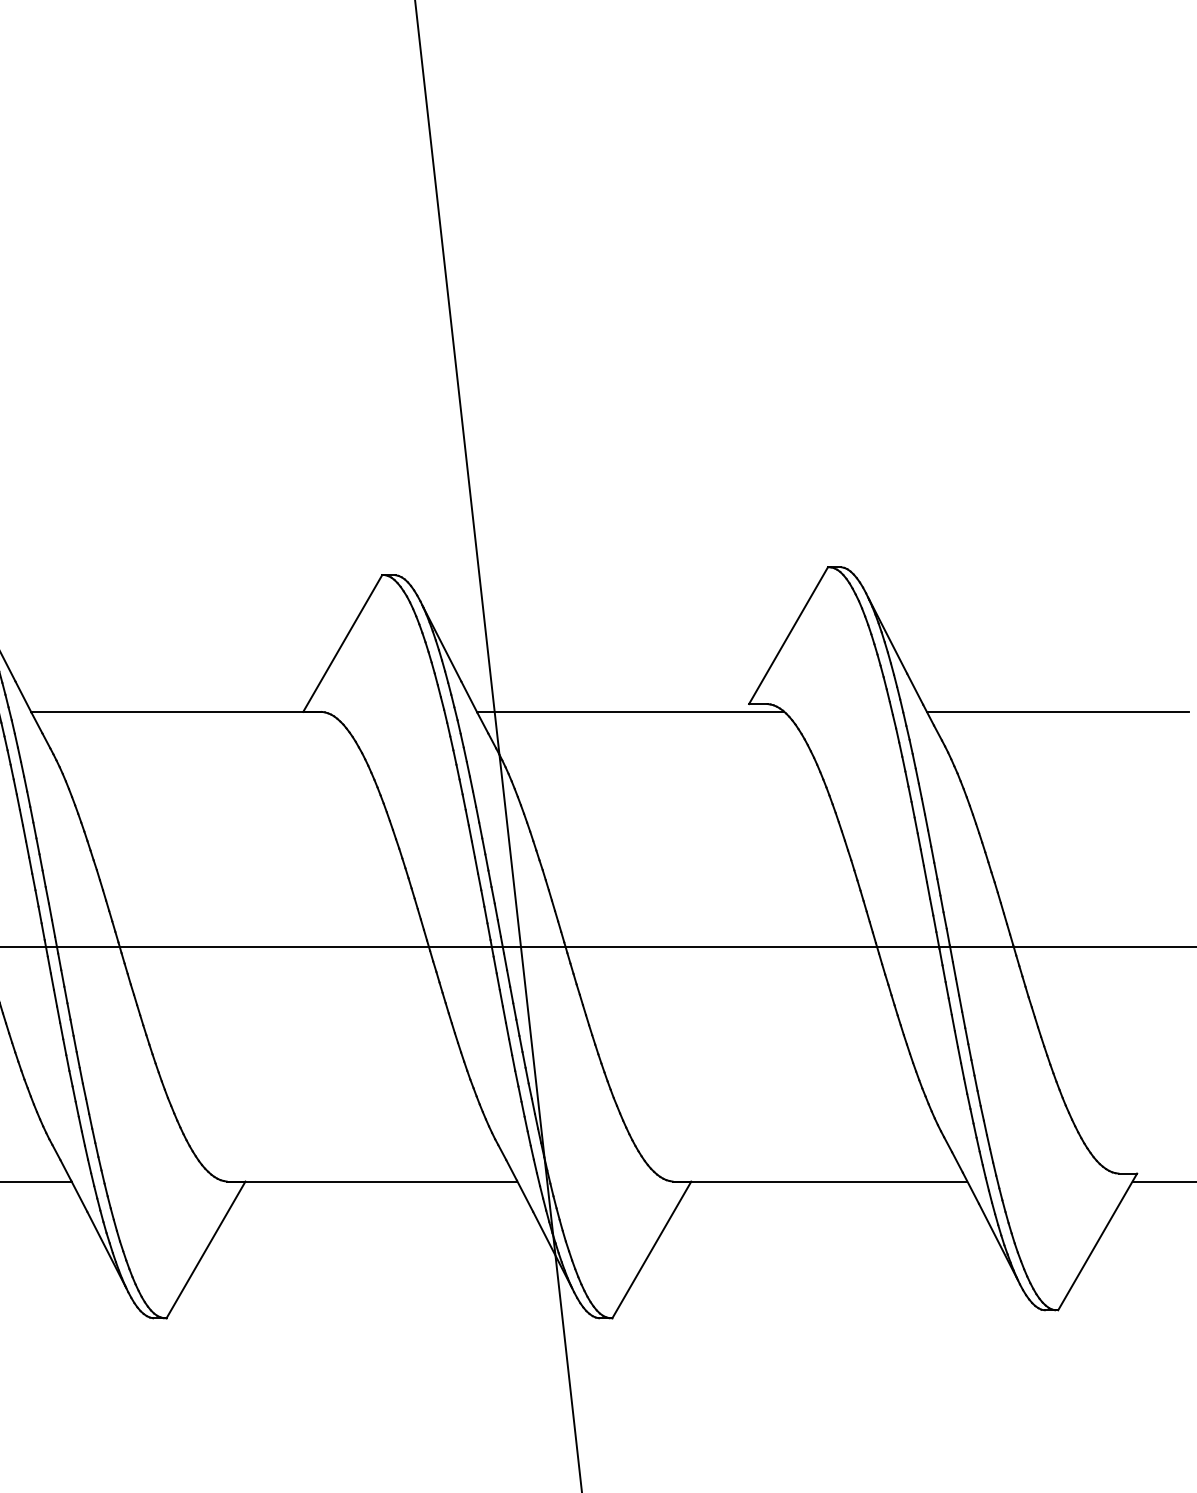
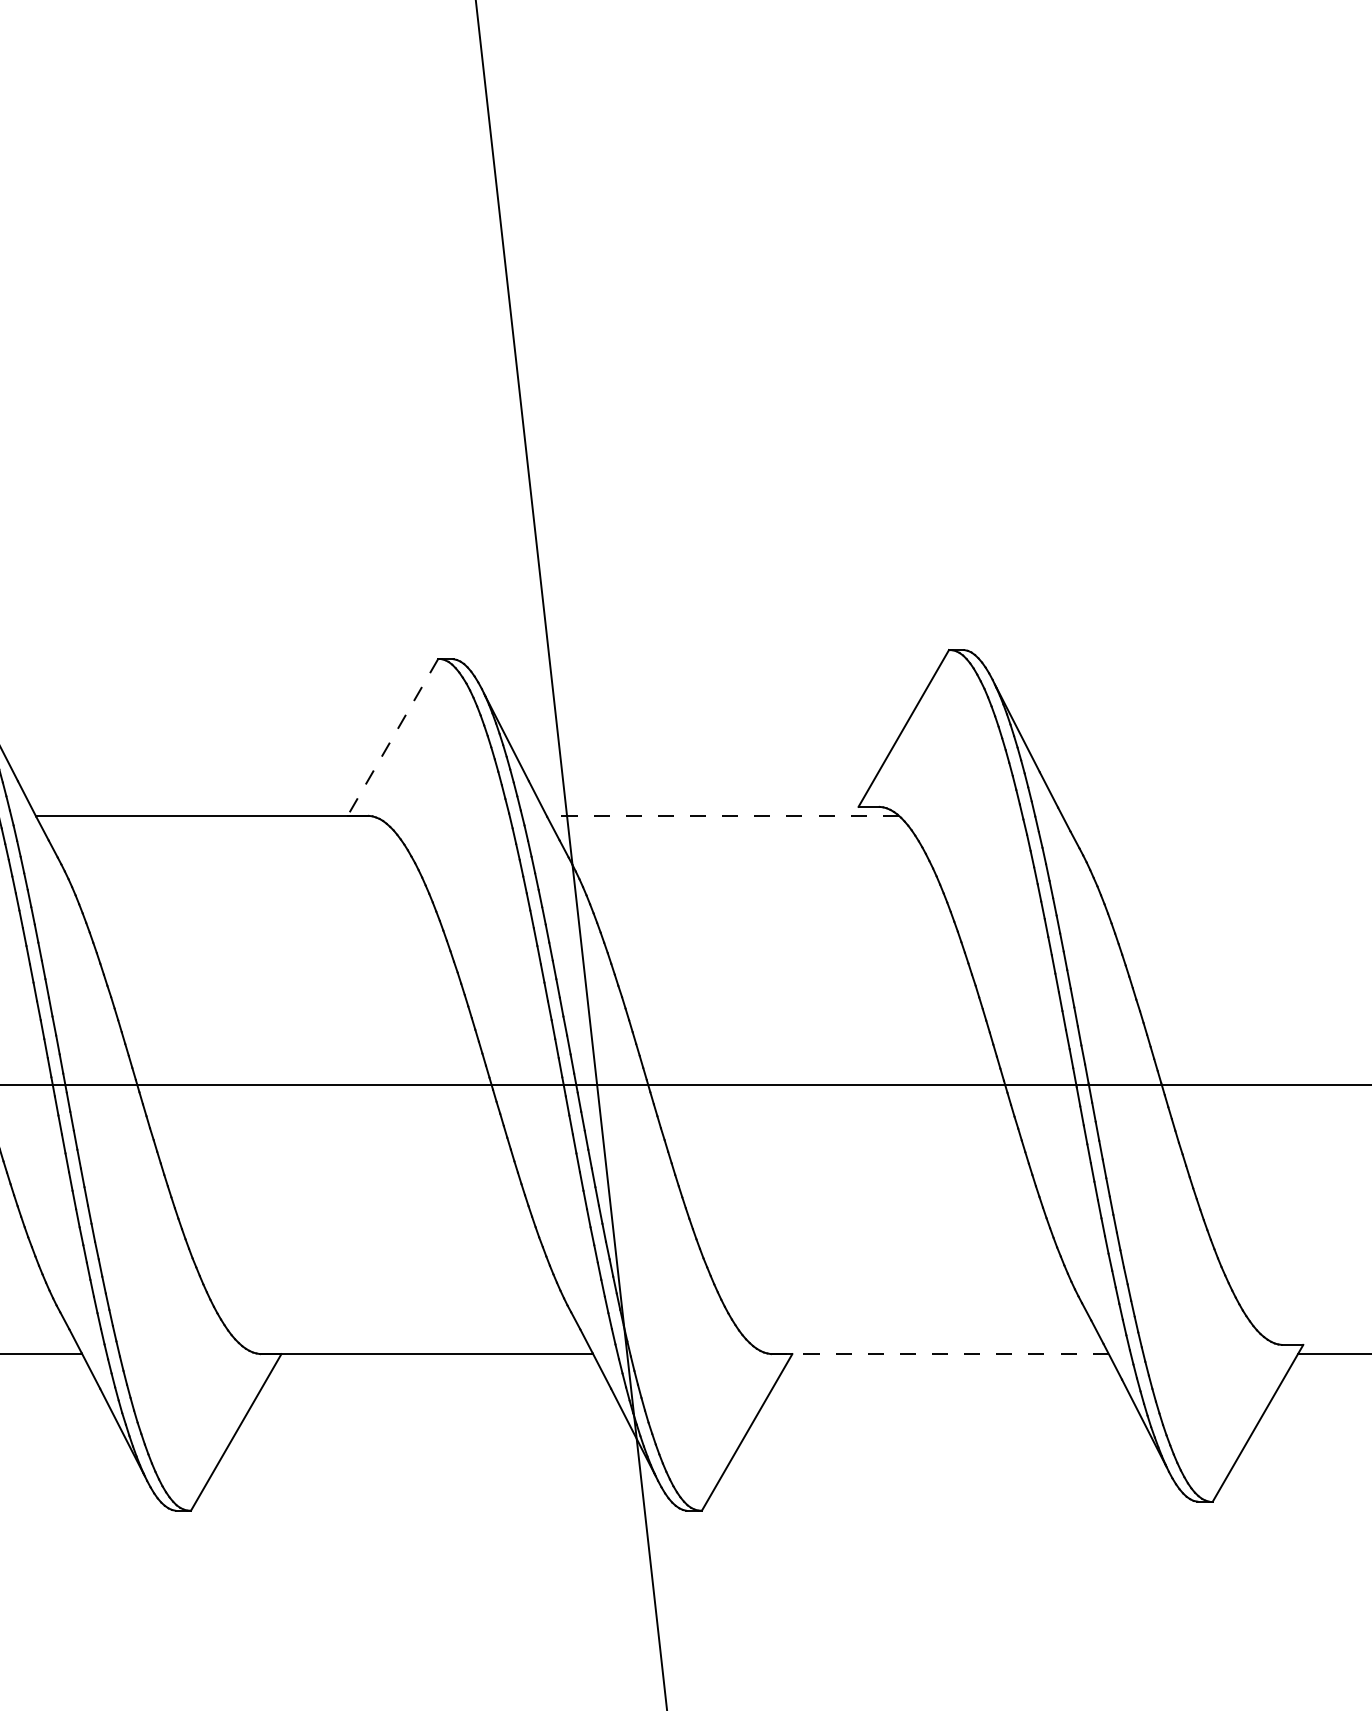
line: (342, 643) -> (392, 737), solid -> dashed
line: (630, 711) -> (722, 815), solid -> dashed
line: (1057, 711) -> (1212, 815), removed
line: (819, 1181) -> (939, 1354), solid -> dashed

